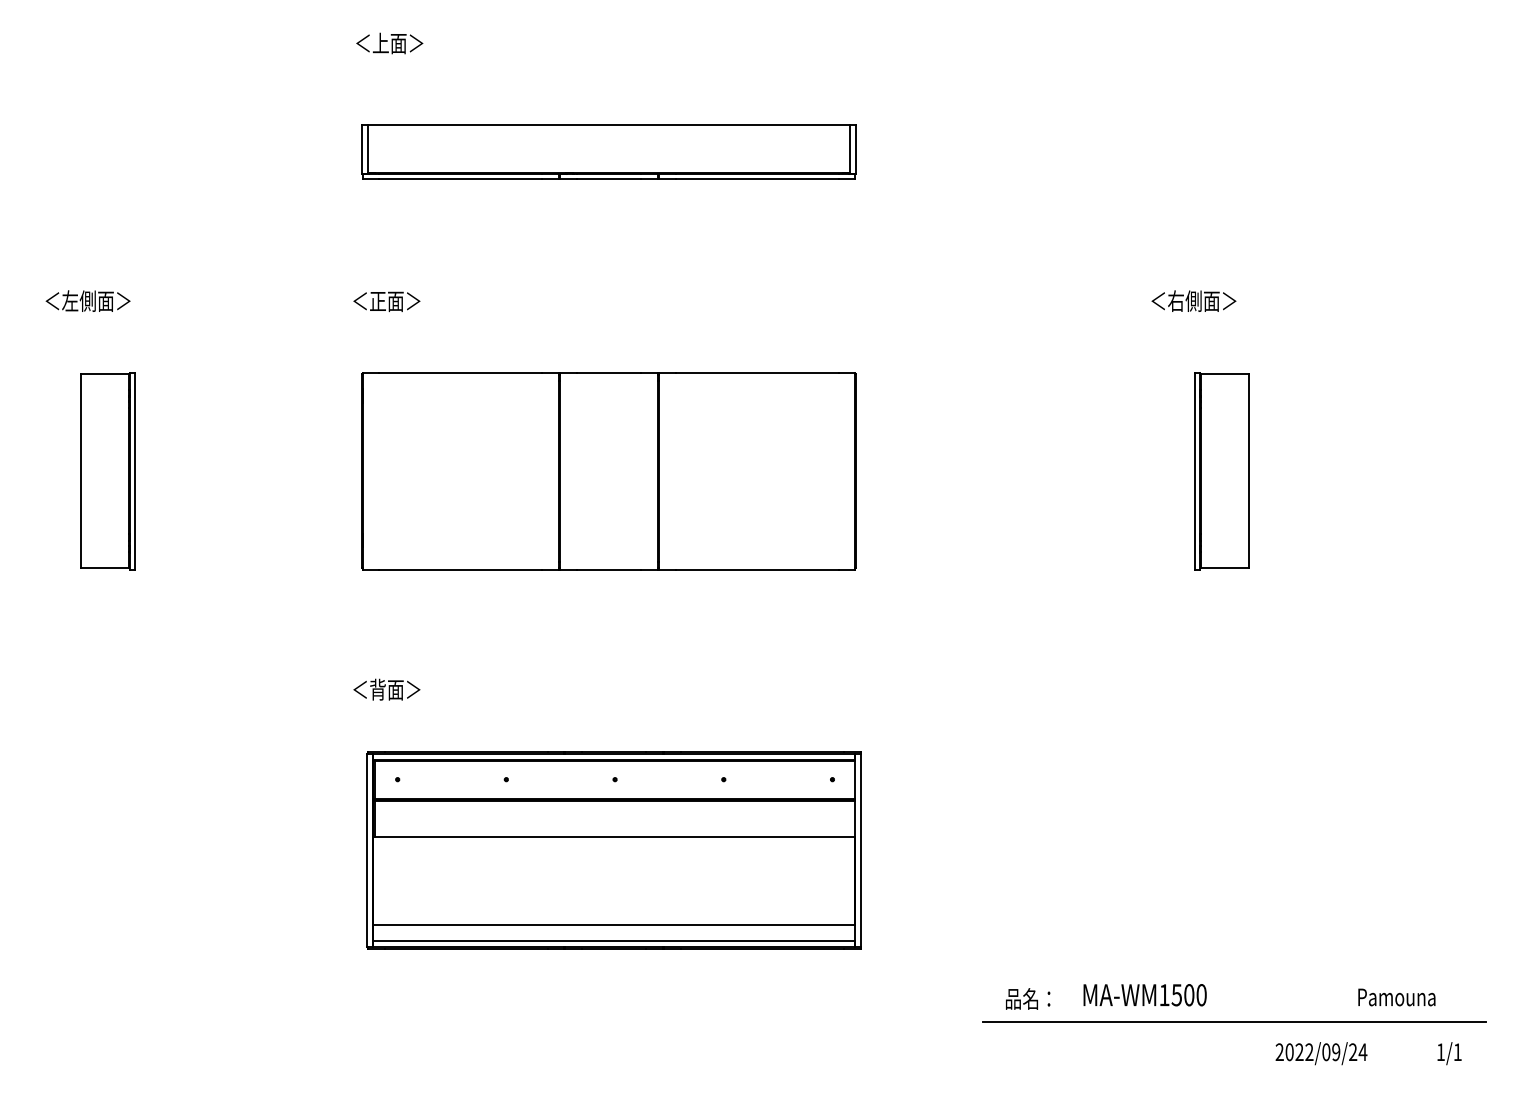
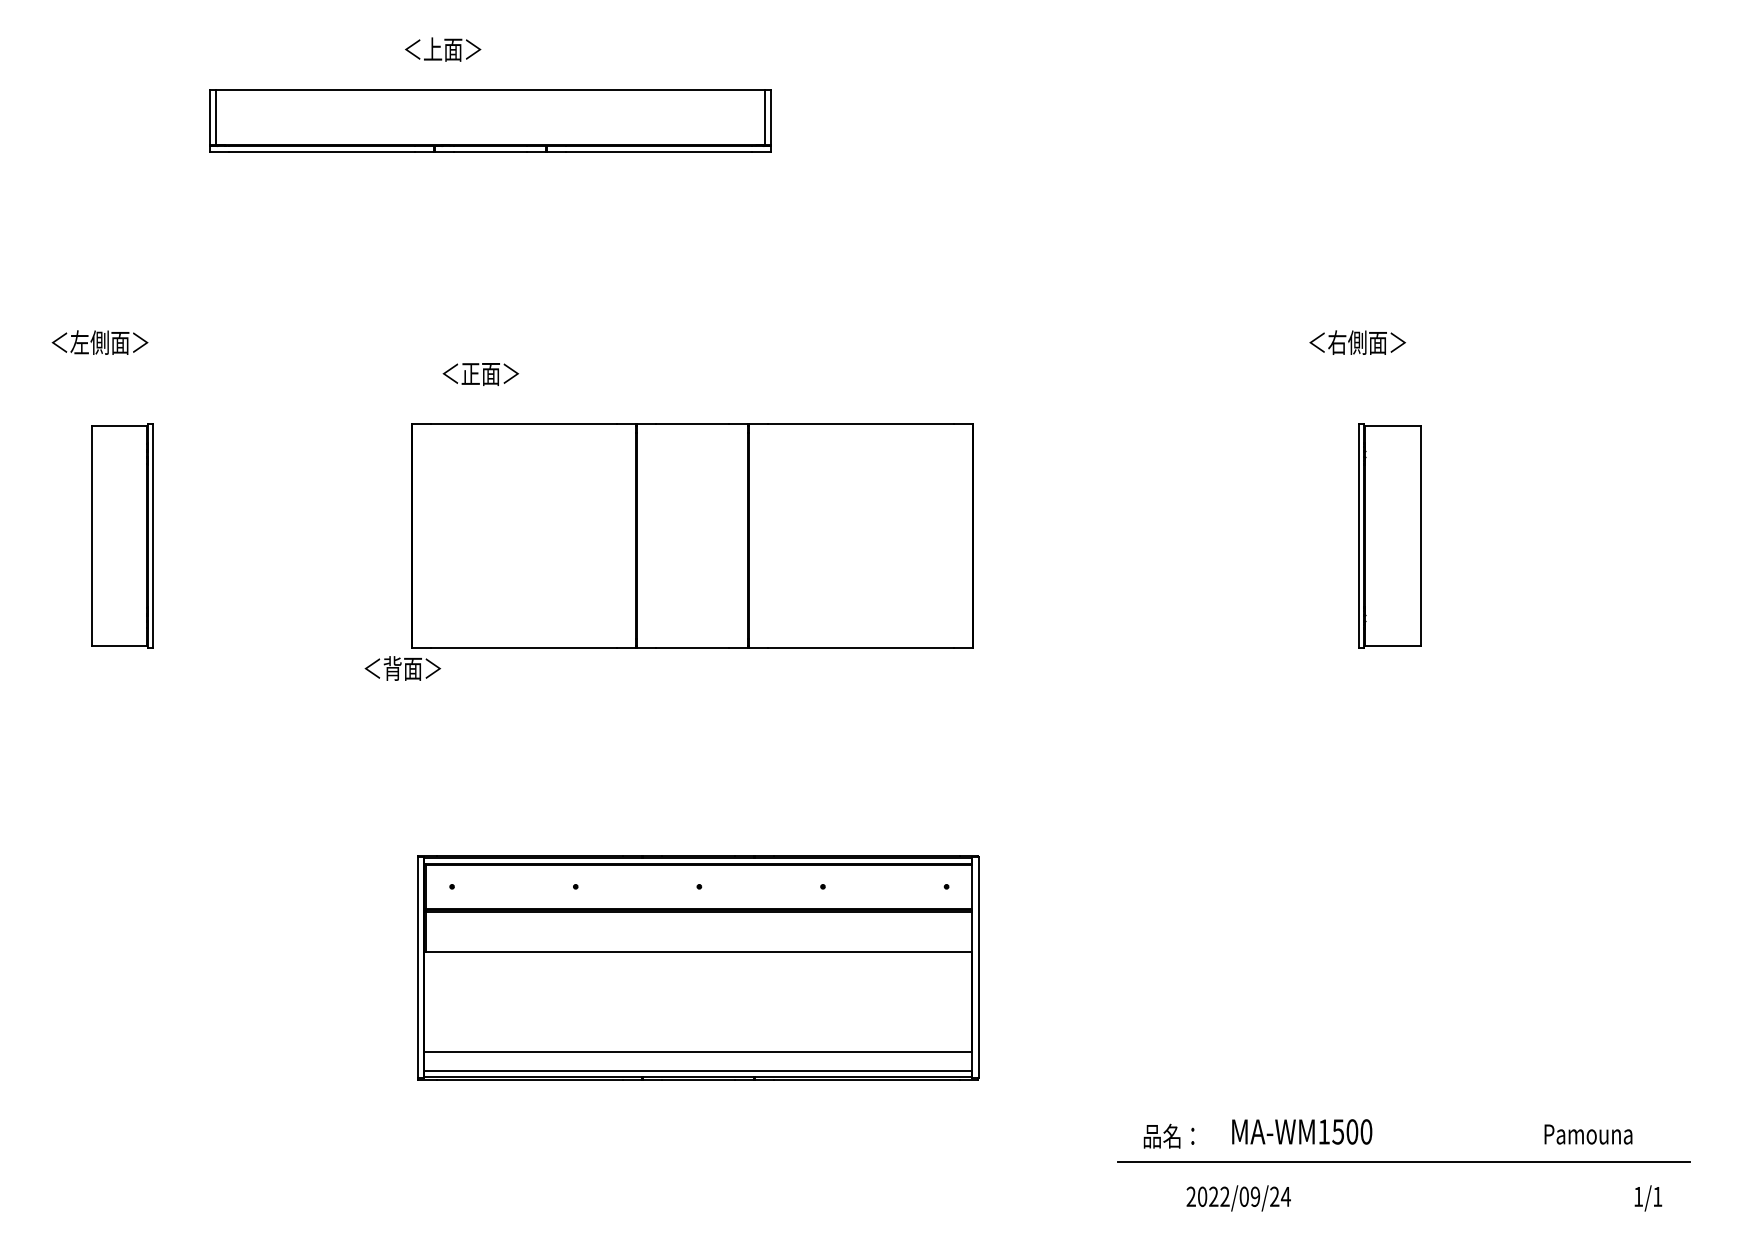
part: (609, 151) -> (490, 120), moved
text: (386, 301) -> (480, 374), moved
text: (386, 689) -> (402, 668), moved
text: (1321, 1053) -> (1238, 1198), moved

